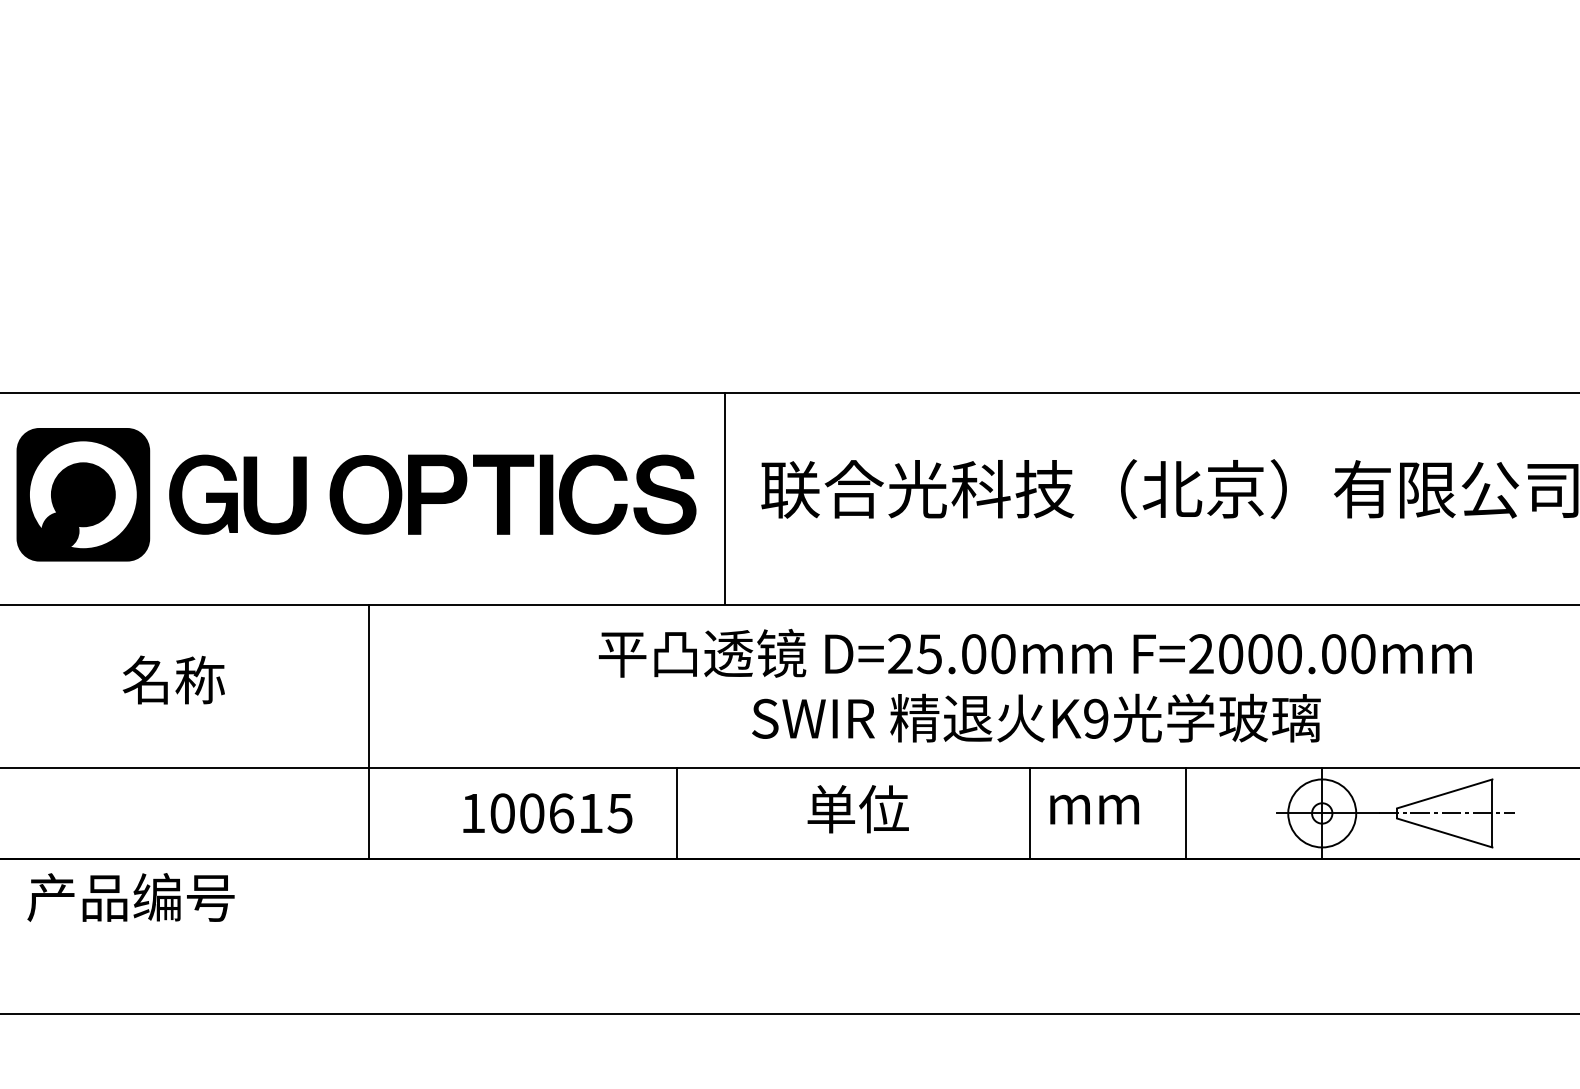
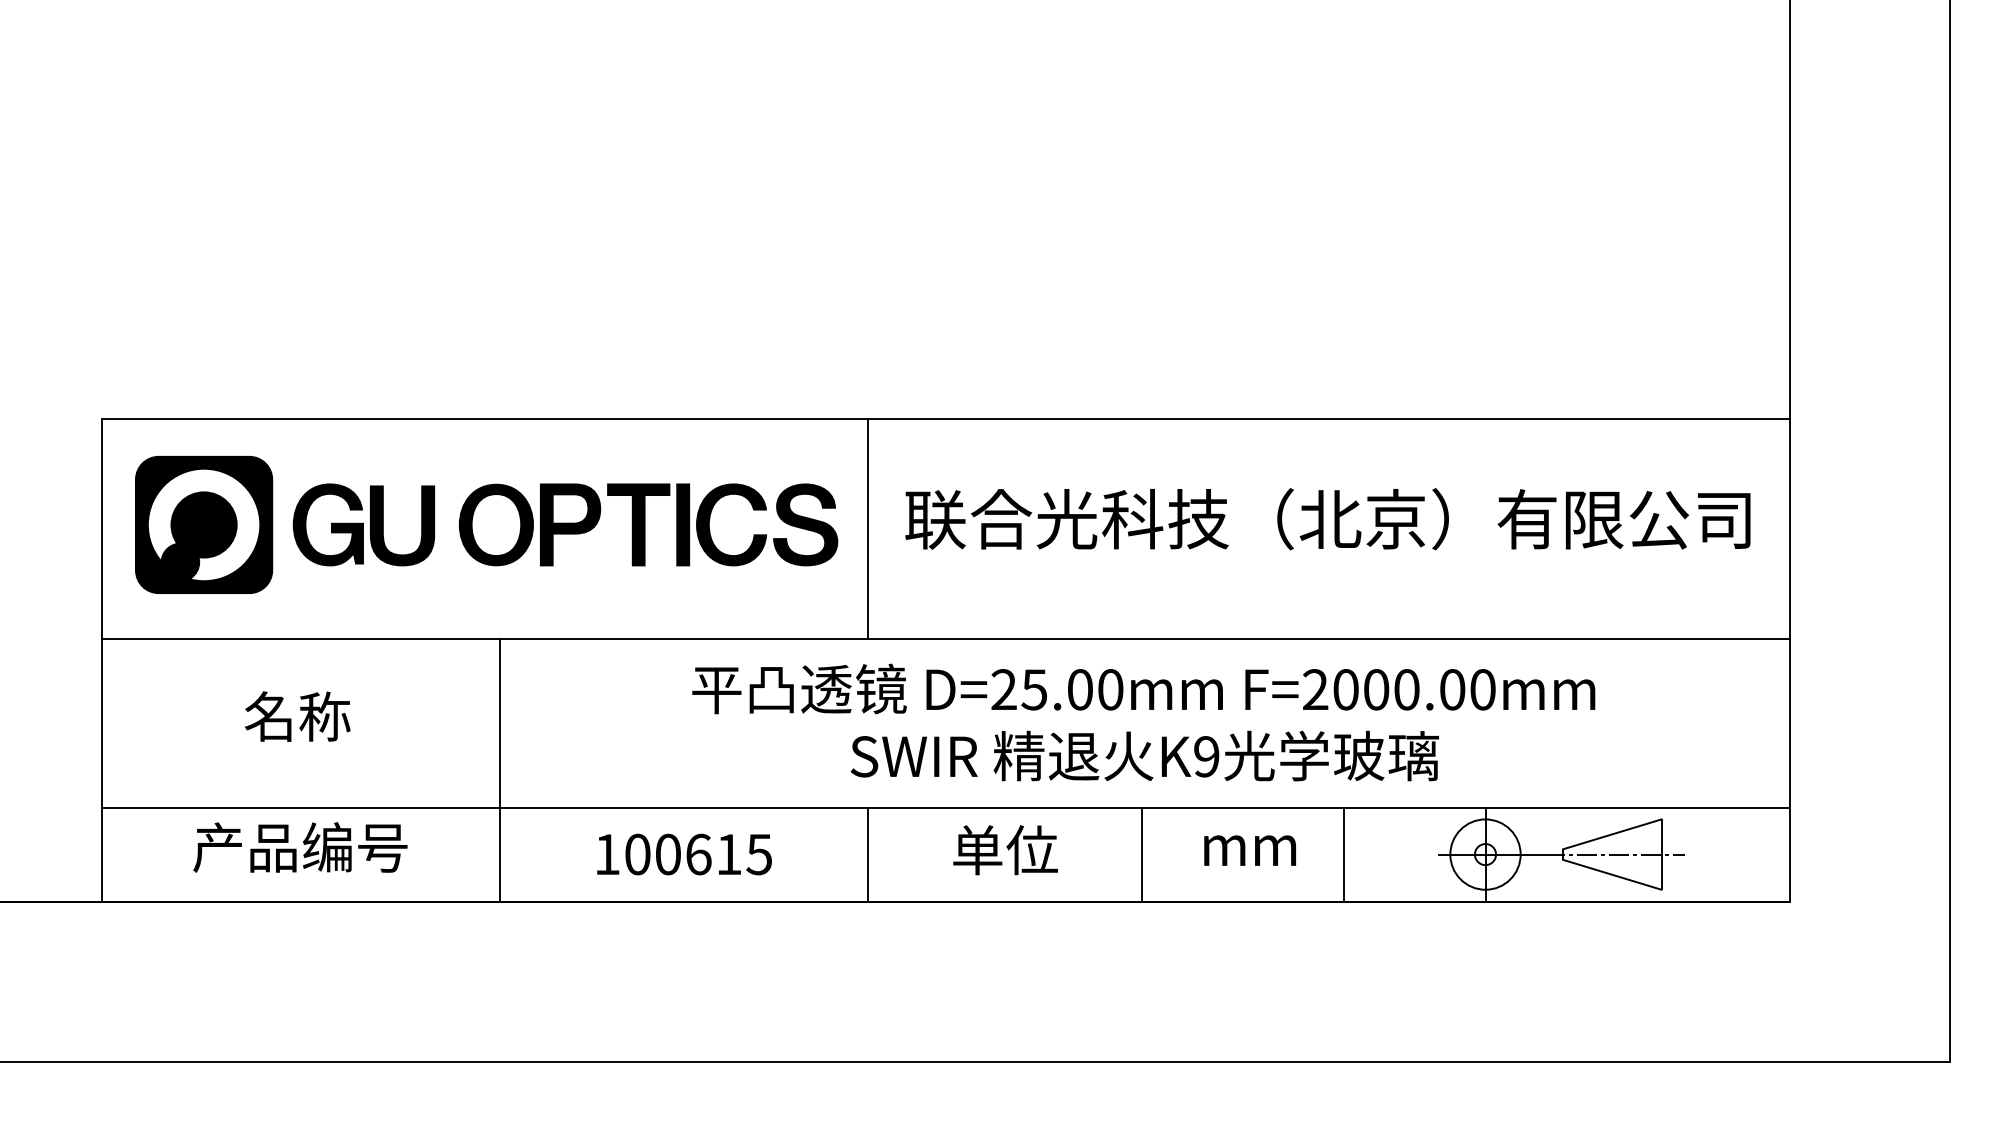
text: (1035, 685) -> (1143, 722), moved
line: (677, 813) -> (867, 854), moved
line: (1030, 813) -> (1142, 854), moved
text: (131, 897) -> (300, 847), moved

